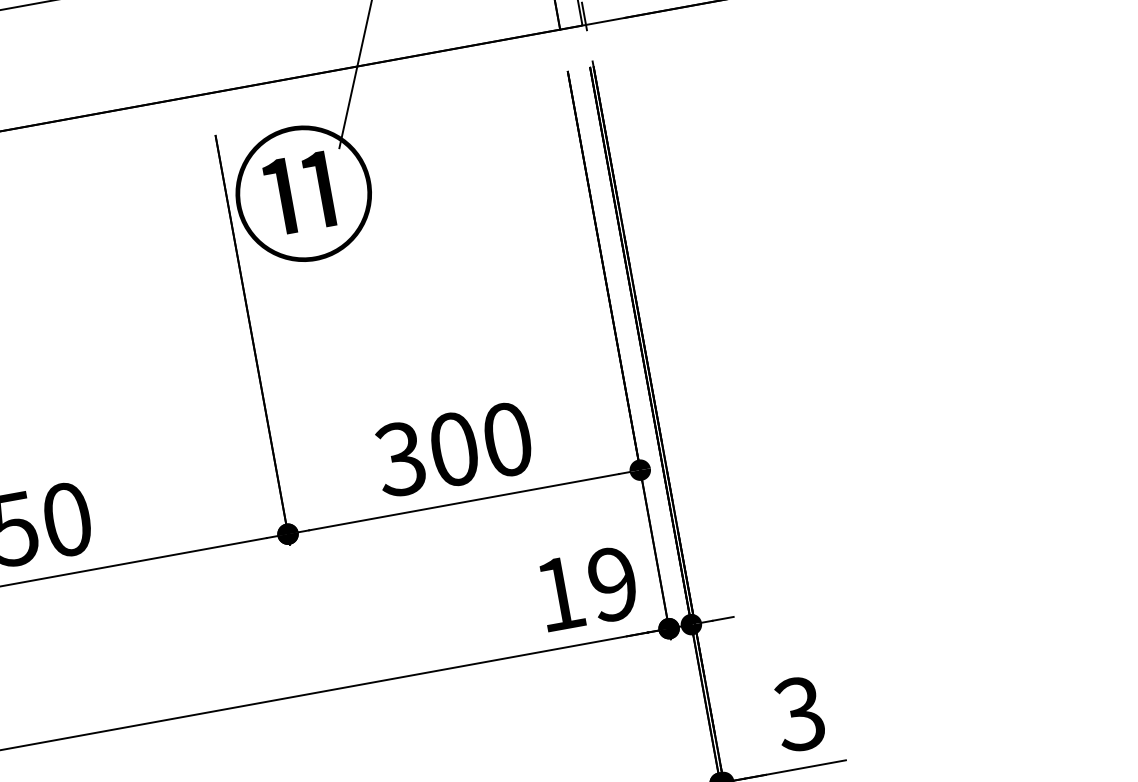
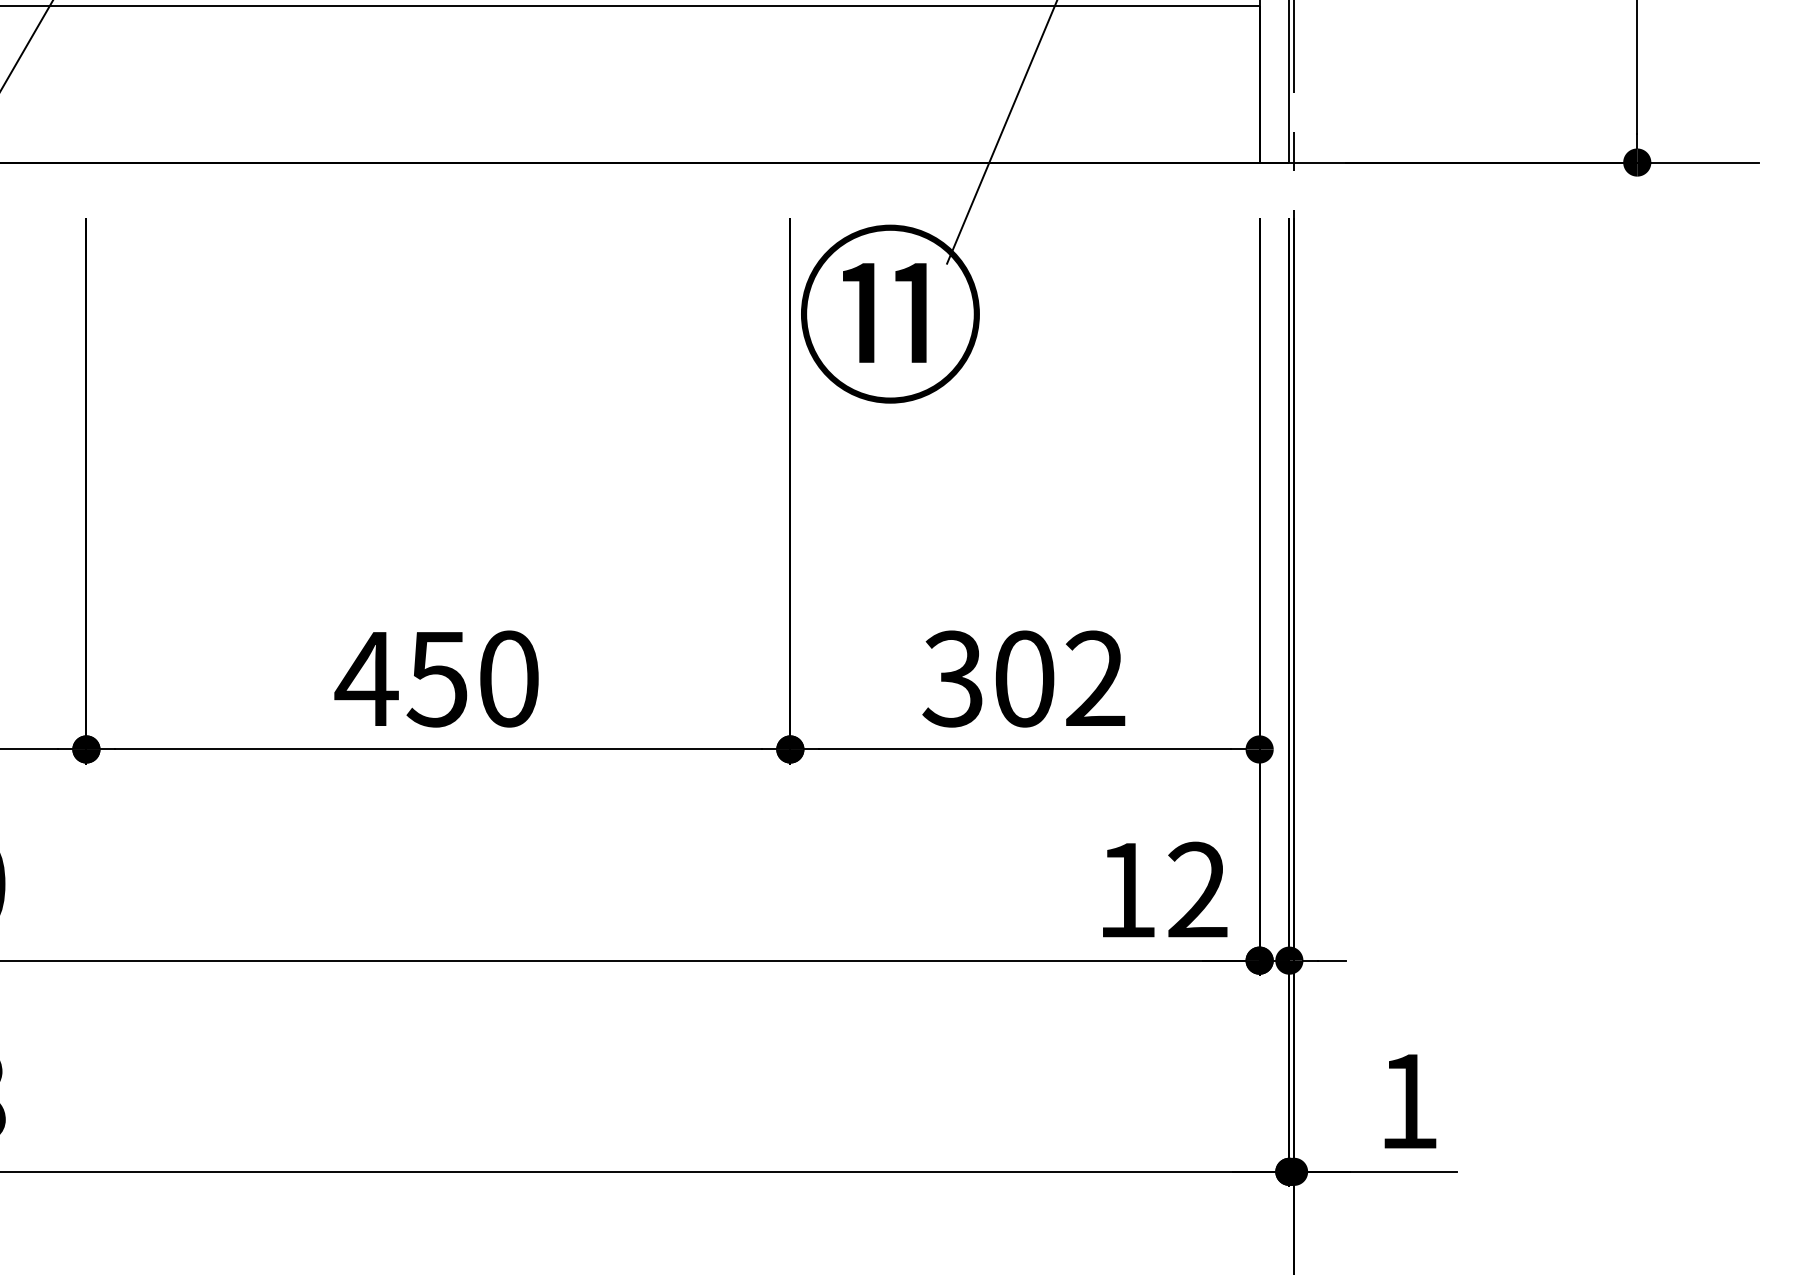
text: (507, 439) -> (1095, 678), 300 -> 302
text: (612, 584) -> (1197, 890), 19 -> 12
text: (799, 713) -> (1407, 1100), 3 -> 1

